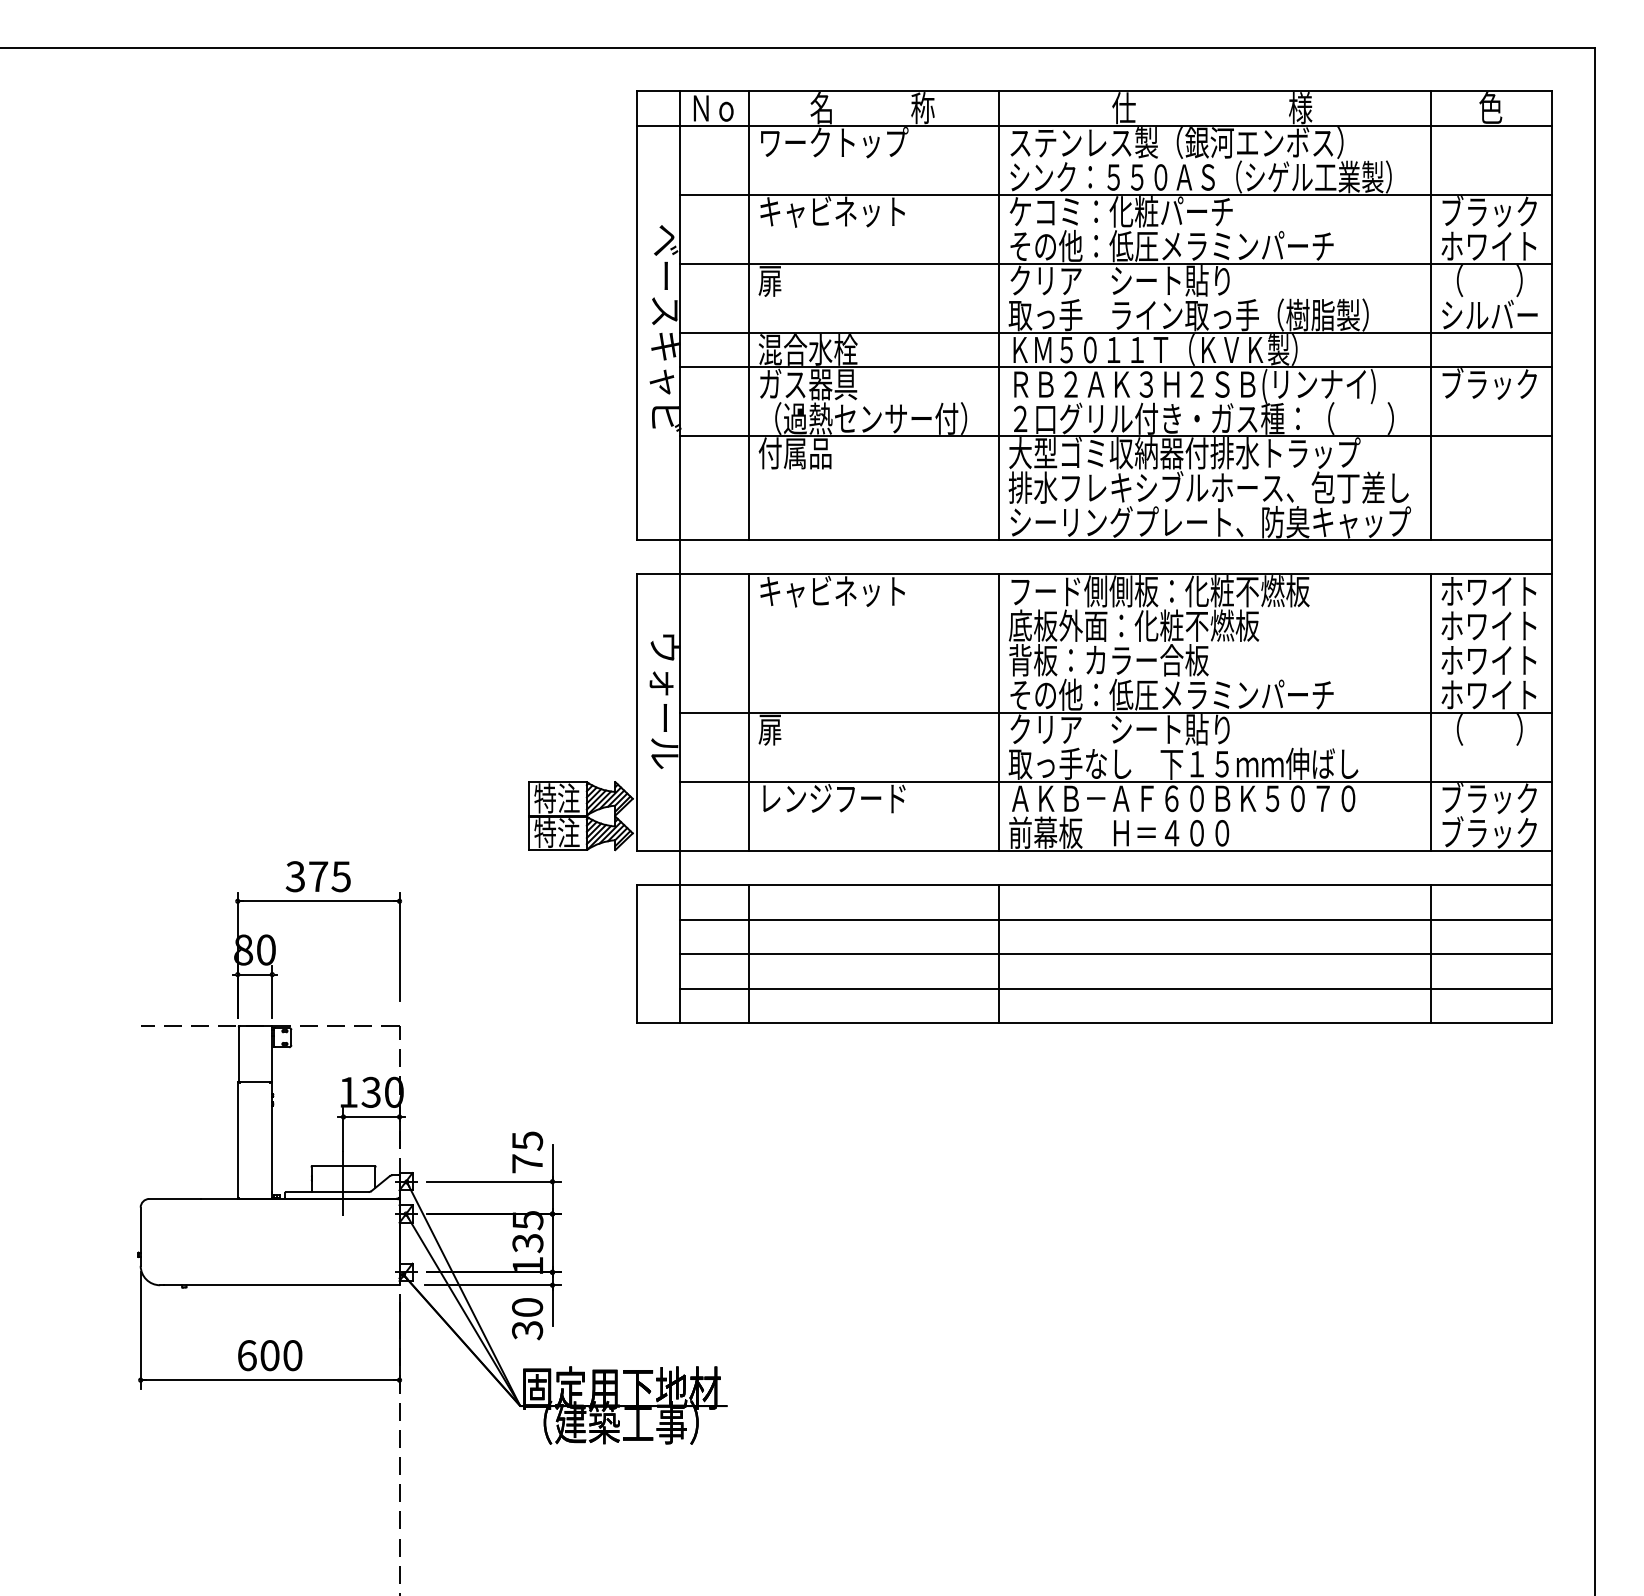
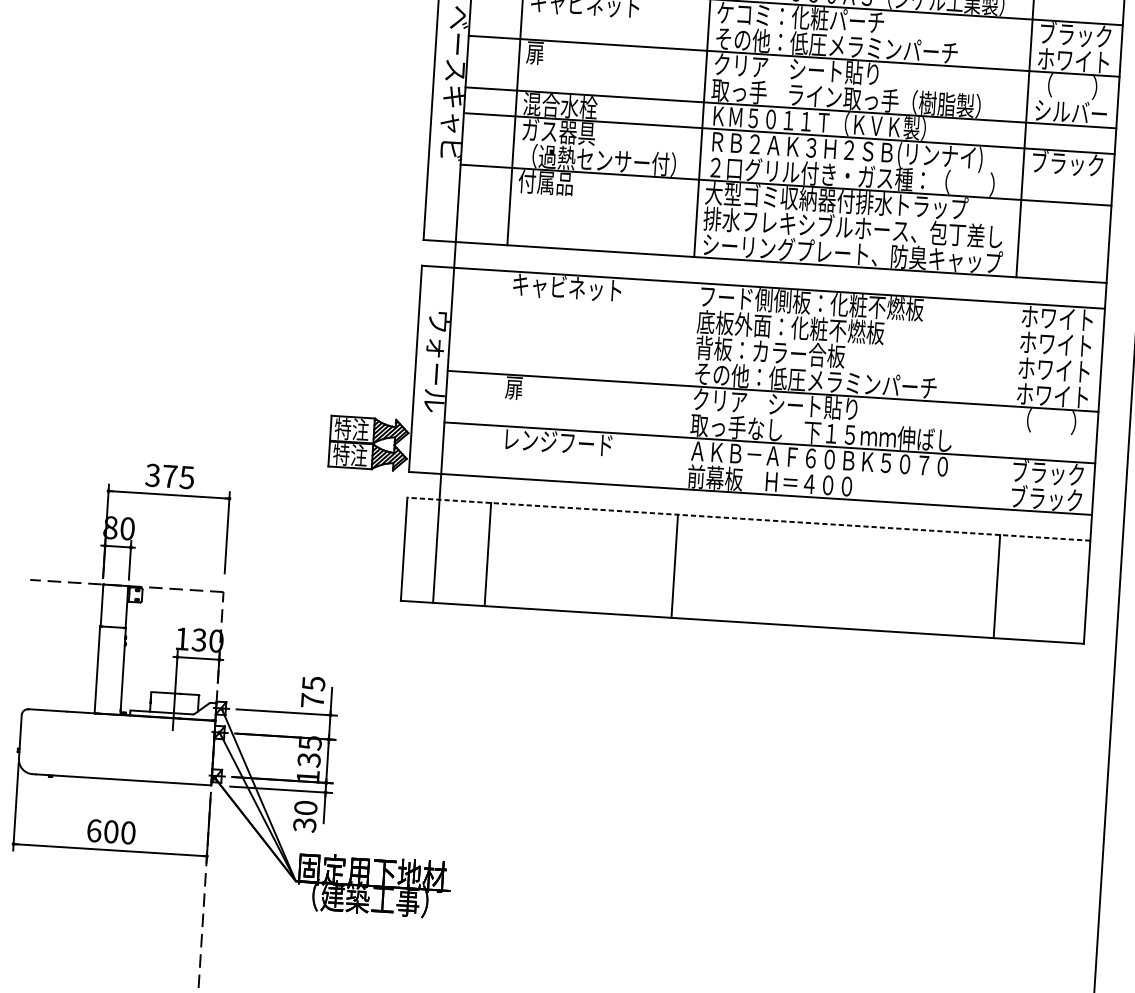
line: (749, 712) -> (499, 374), removed
line: (999, 712) -> (686, 385), removed
line: (1430, 712) -> (1008, 406), removed
line: (1093, 885) -> (748, 519), solid -> dashed
line: (1115, 919) -> (763, 545), removed
line: (1115, 954) -> (761, 572), removed
line: (1115, 988) -> (759, 597), removed

